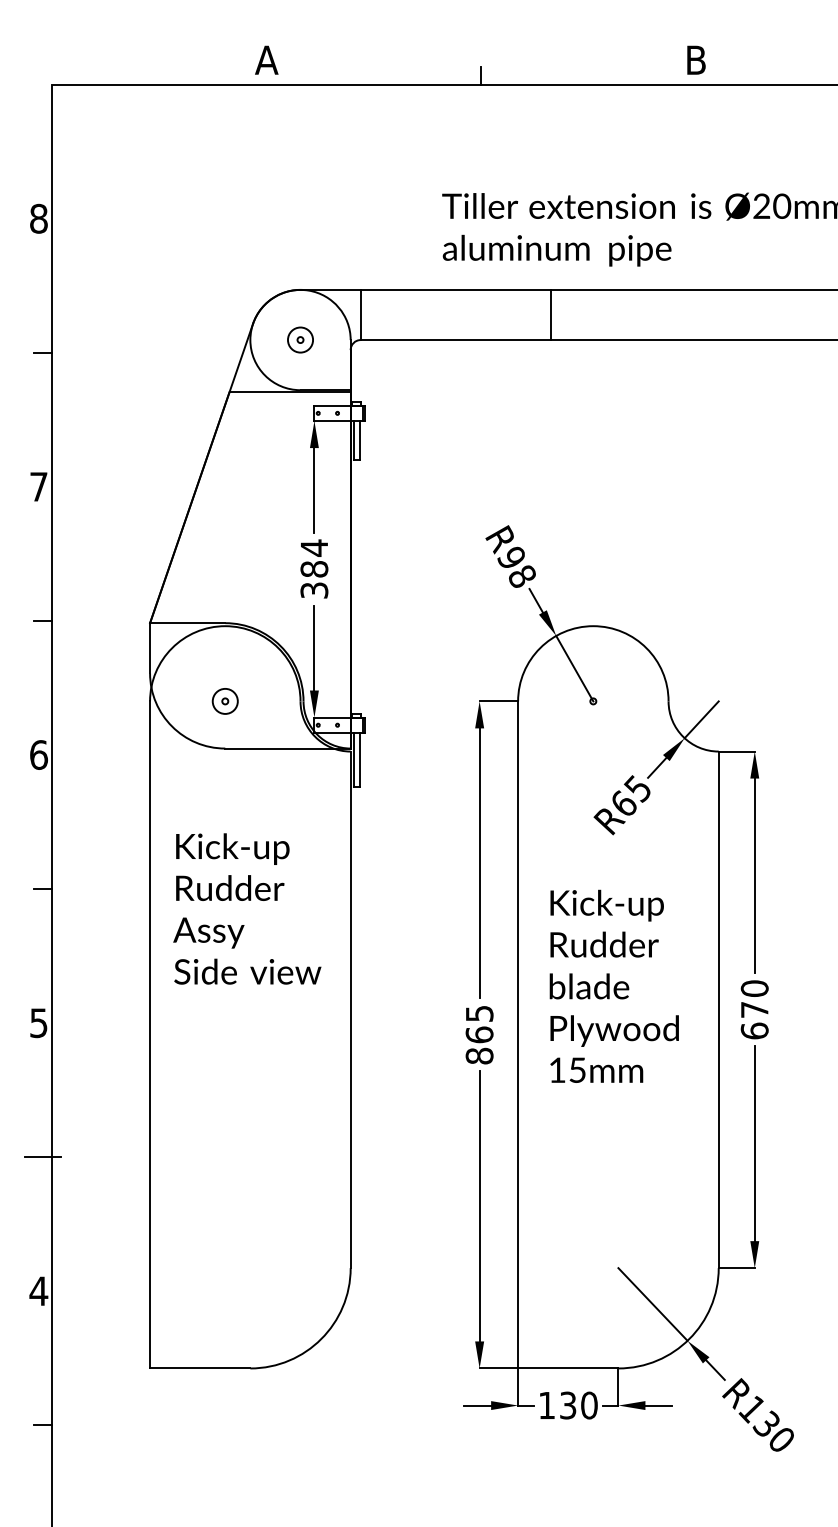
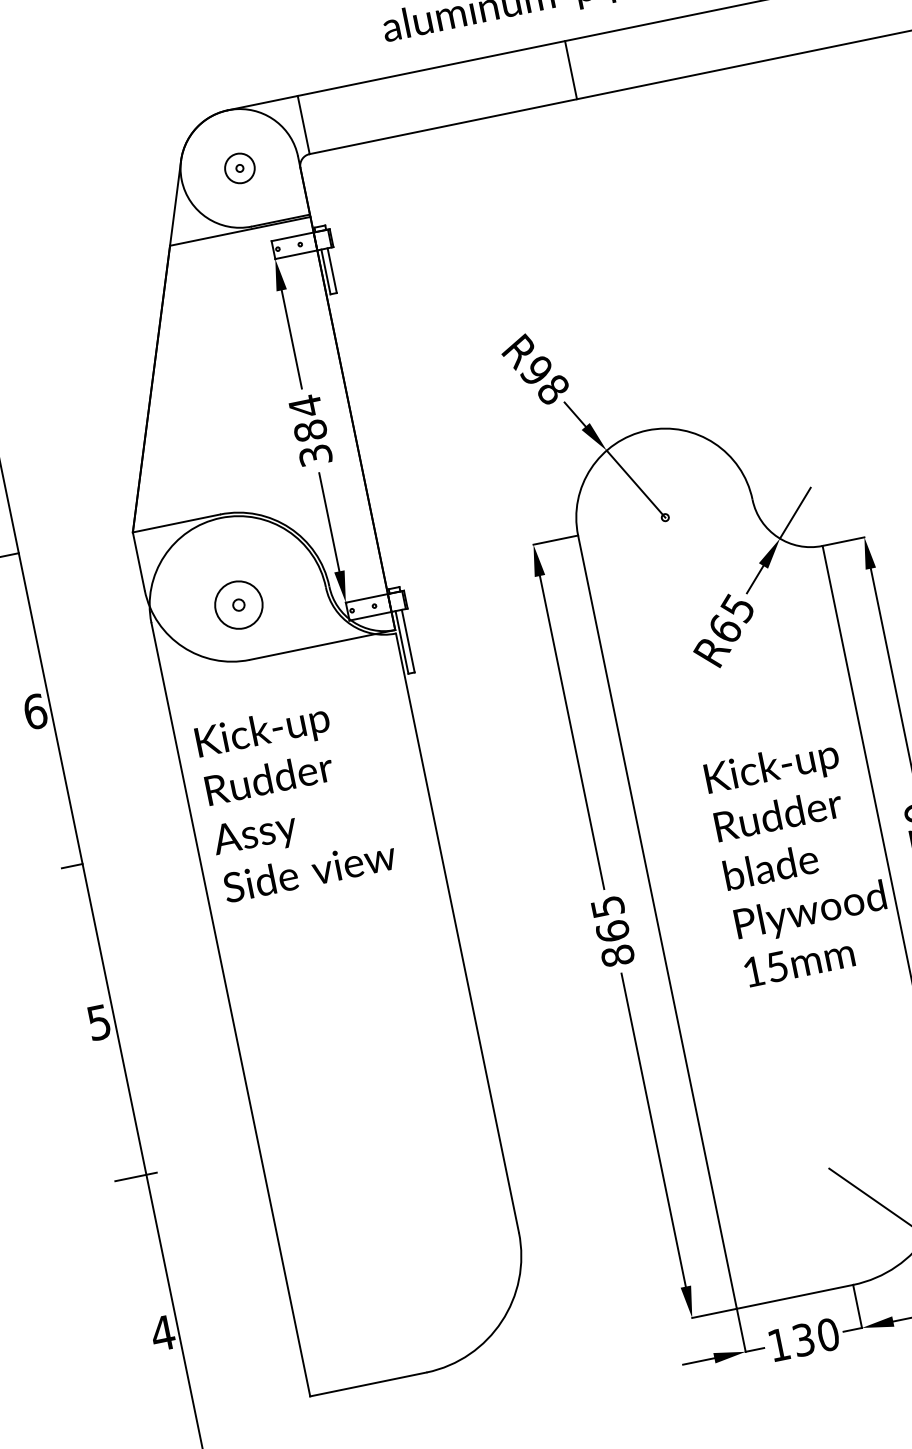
line: (551, 314) -> (571, 69), moved
part: (224, 701) -> (237, 605), size x1.6
text: (247, 908) -> (294, 798), moved
text: (613, 985) -> (798, 860), moved

